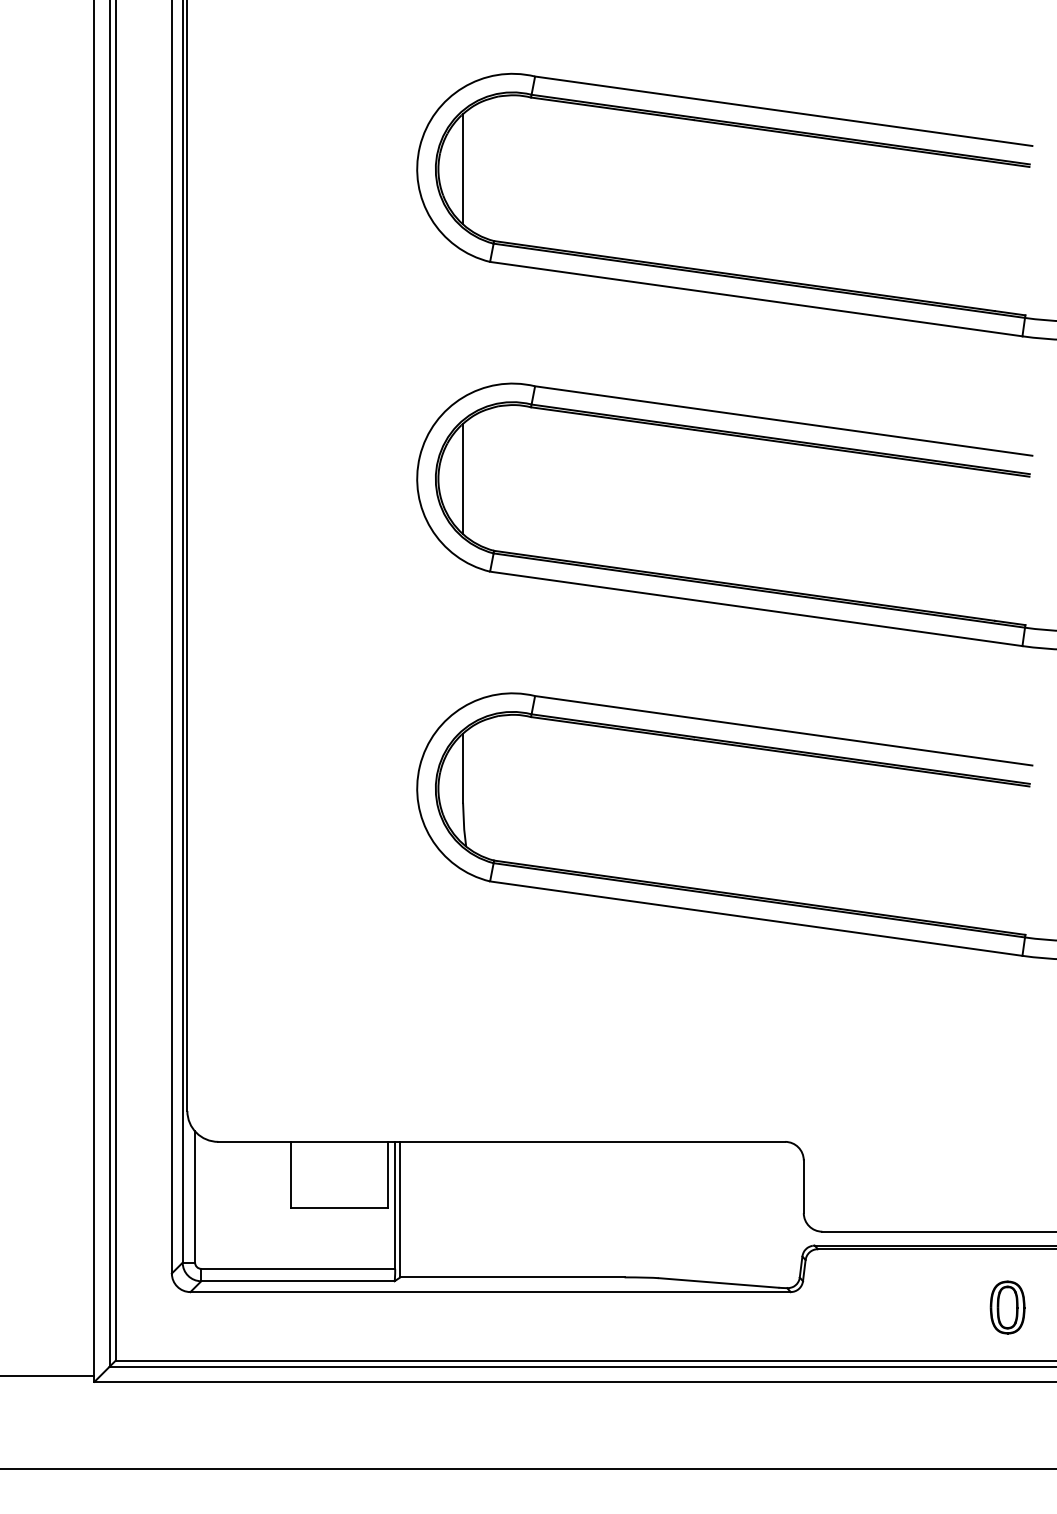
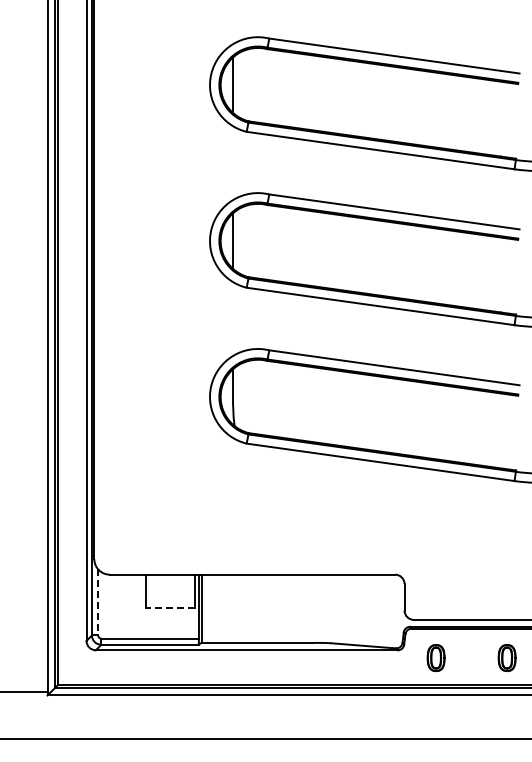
line: (195, 1197) -> (98, 602), solid -> dashed
line: (338, 1207) -> (170, 607), solid -> dashed
part: (865, 1306) -> (435, 657), added

